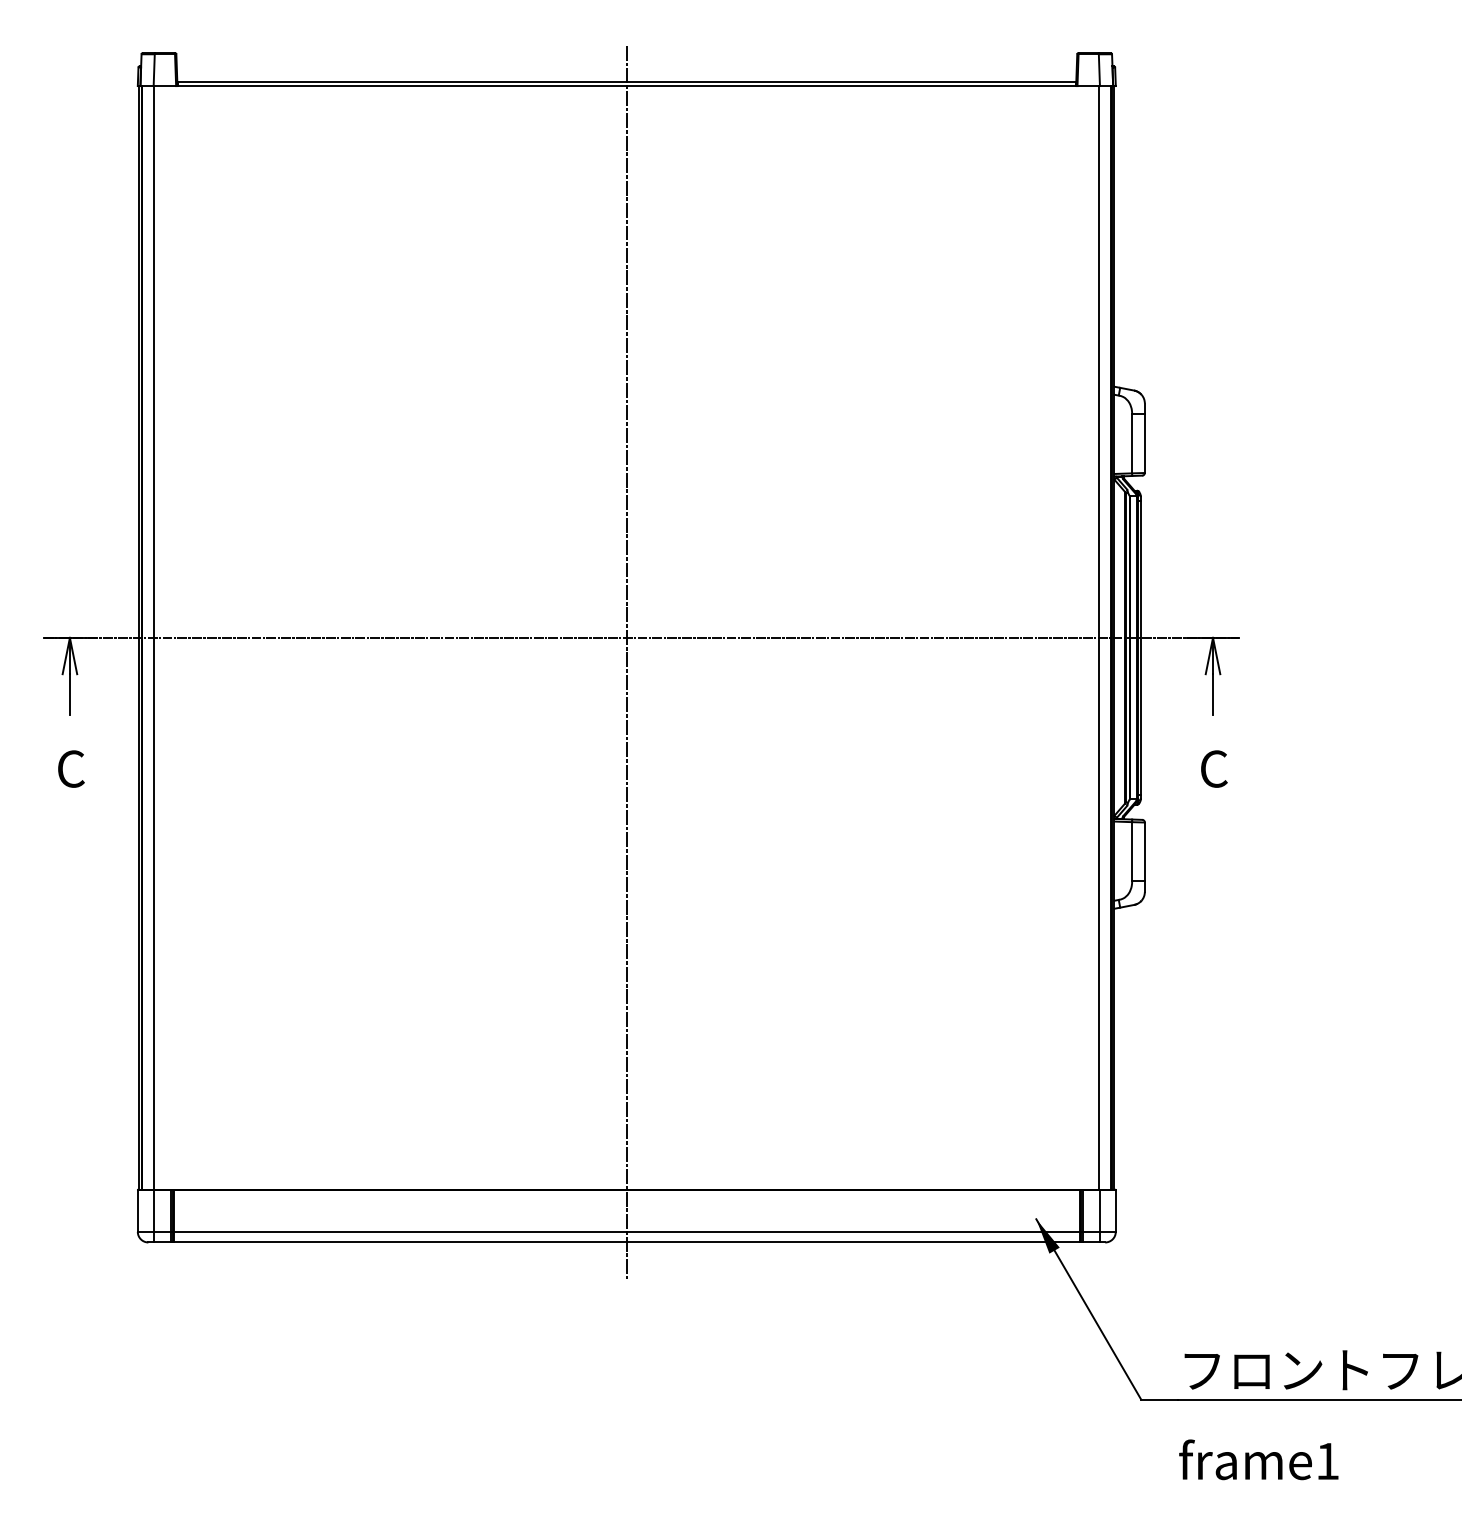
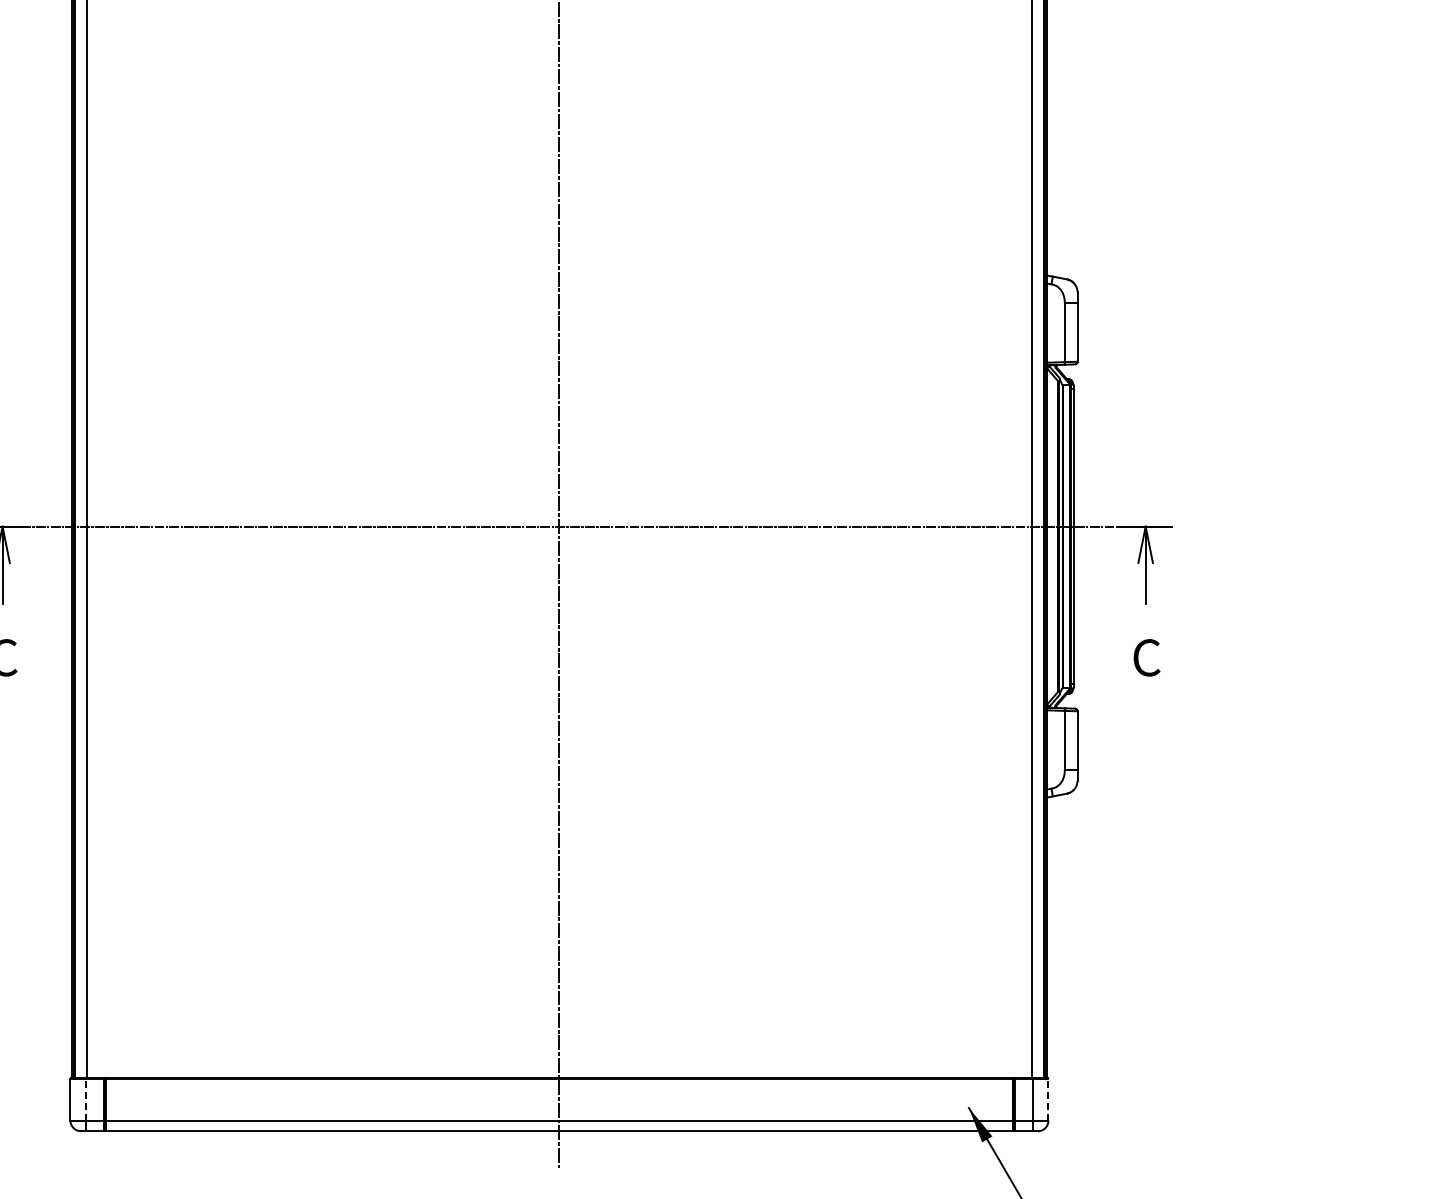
line: (153, 1211) -> (86, 1100), solid -> dashed
line: (1115, 1211) -> (1048, 1100), solid -> dashed

